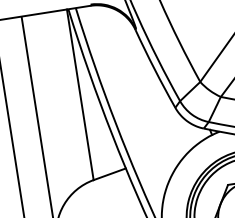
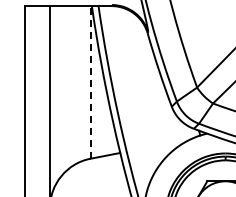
line: (80, 93) -> (90, 81), solid -> dashed

